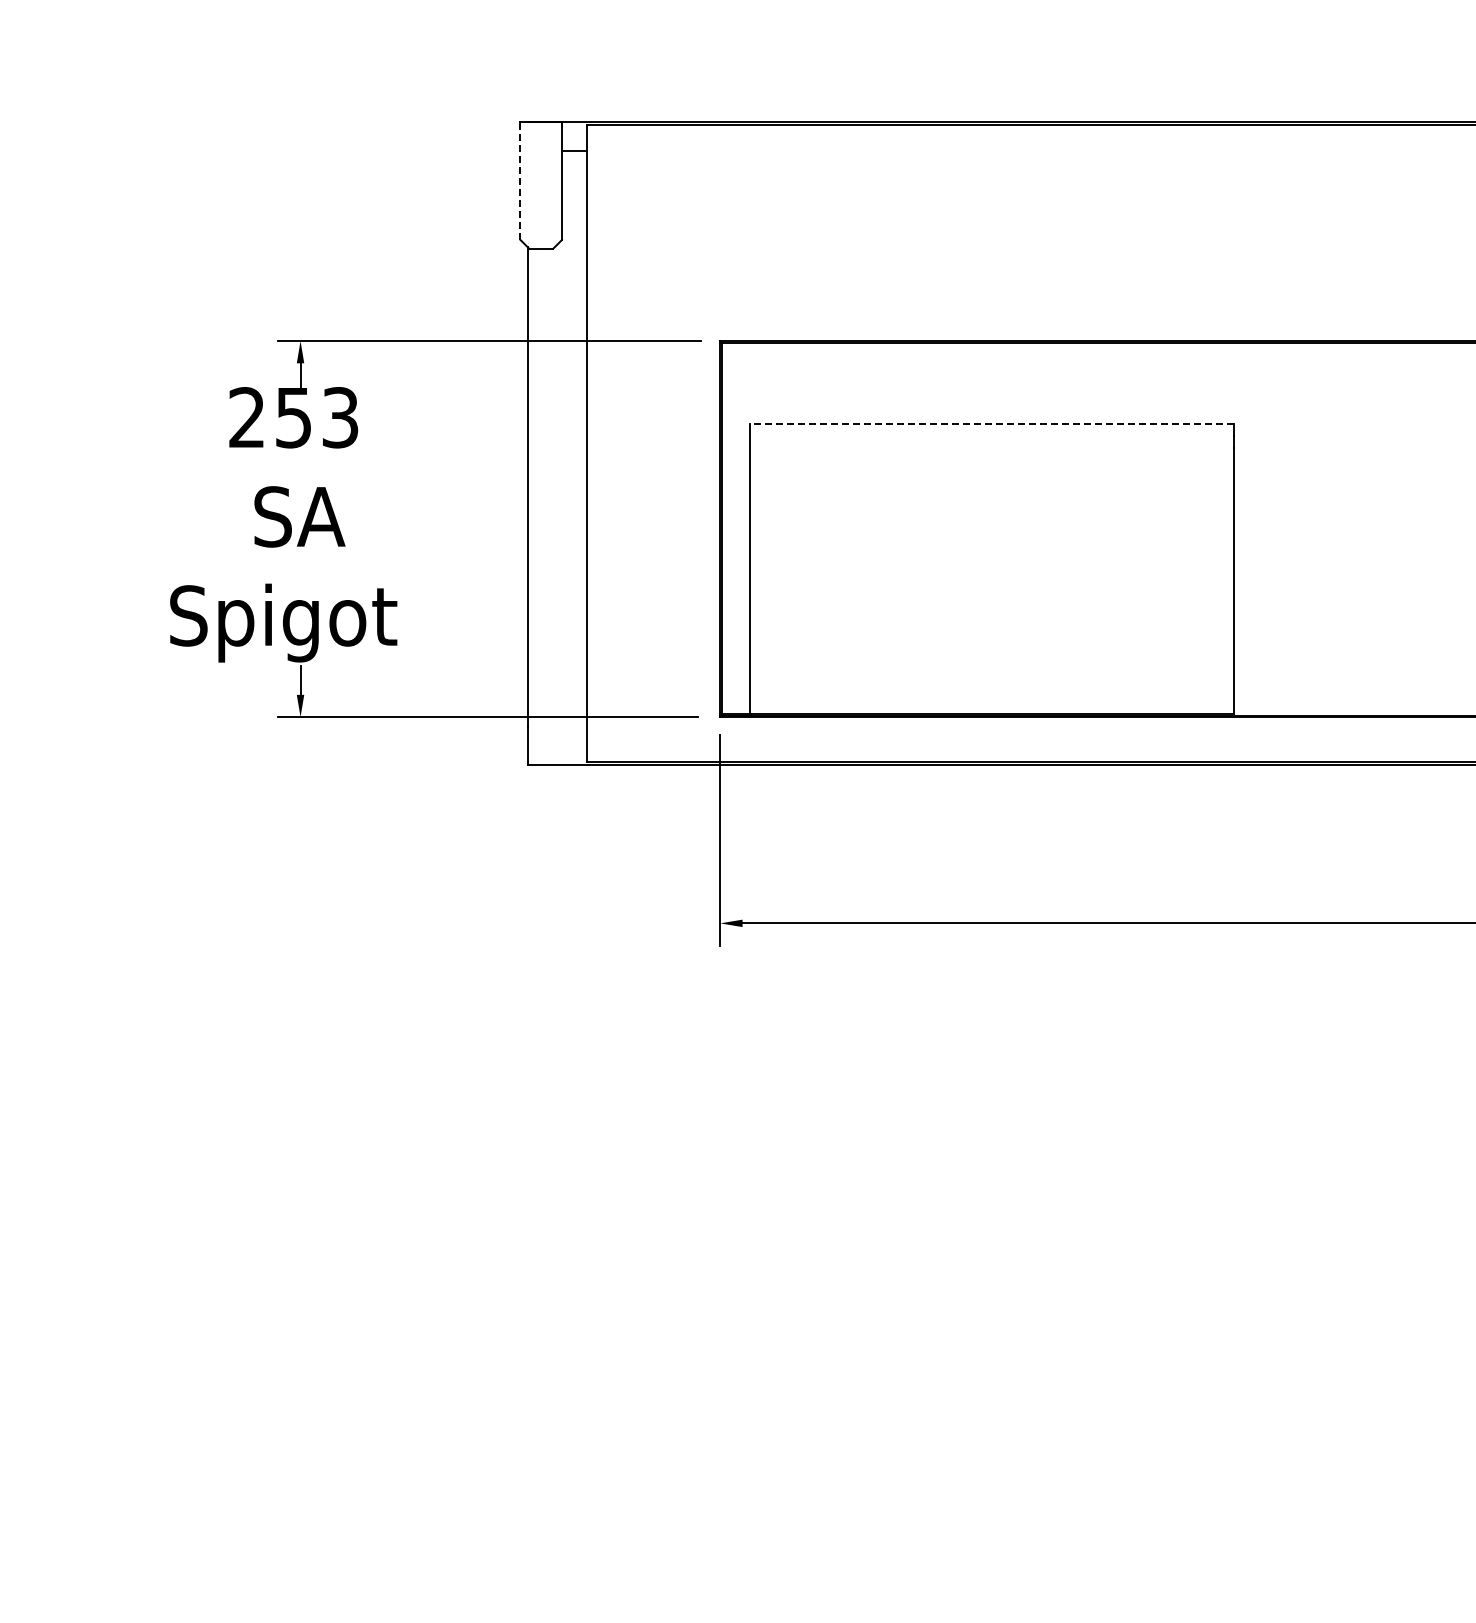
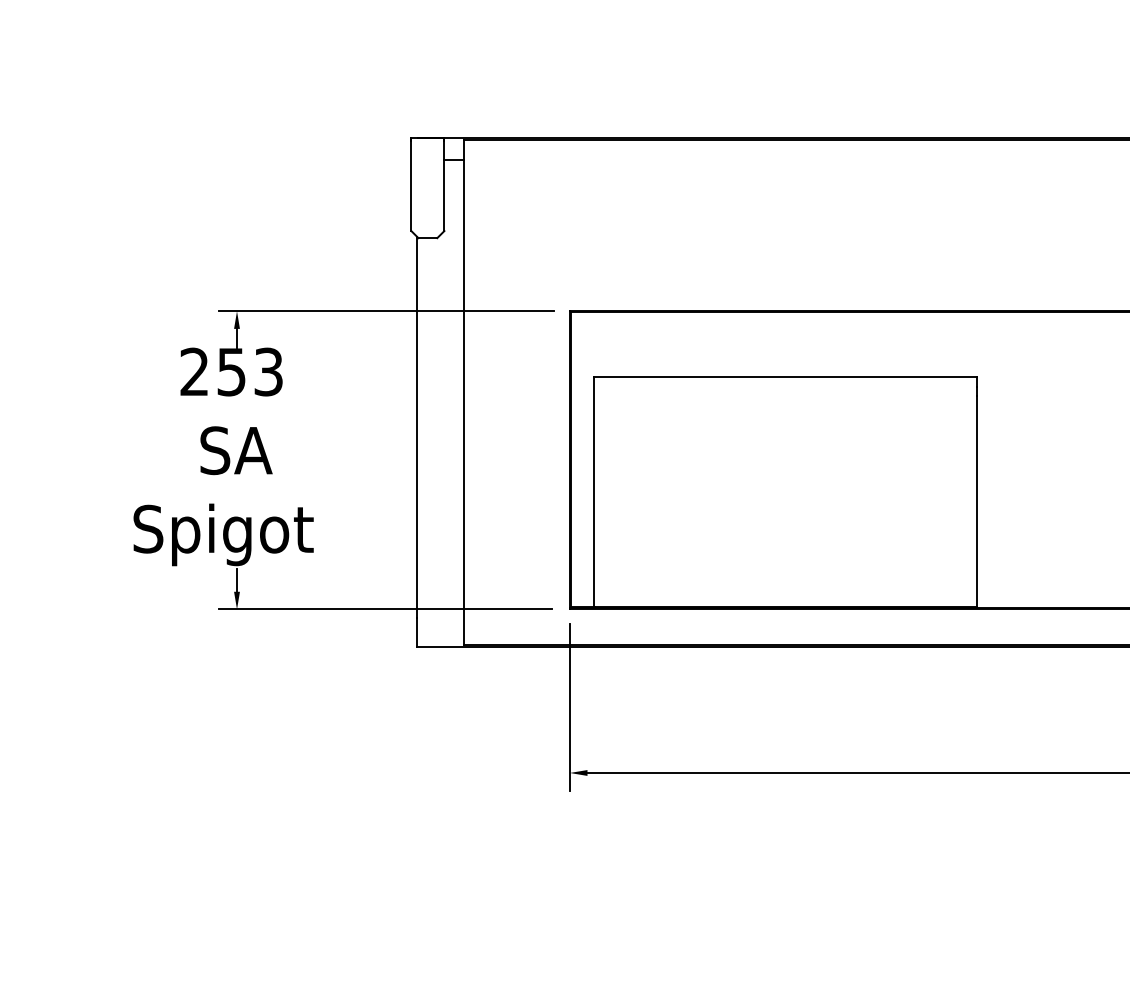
line: (520, 182) -> (411, 185), dashed -> solid
line: (992, 424) -> (785, 377), dashed -> solid

